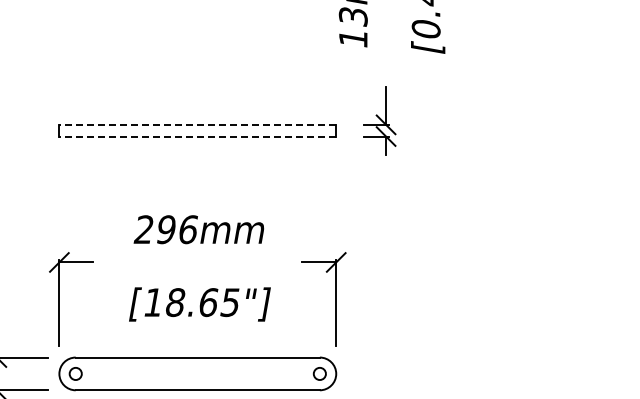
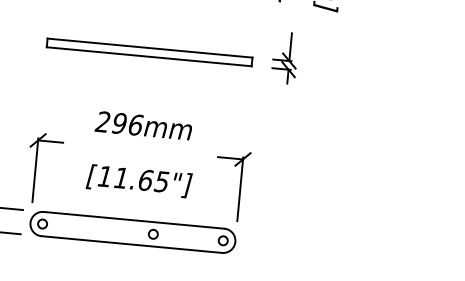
line: (197, 124) -> (149, 47), dashed -> solid
line: (197, 136) -> (149, 56), dashed -> solid
text: (175, 302) -> (121, 178), [18.65"] -> [11.65"]
circle: (225, 373) -> (153, 234), added

